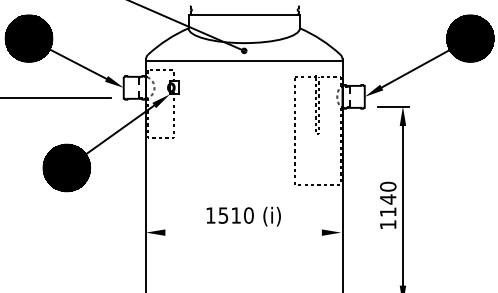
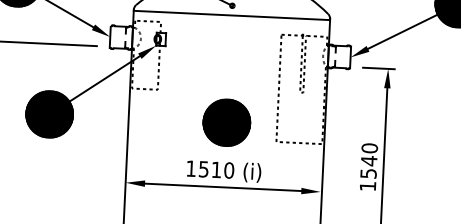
part: (244, 167) -> (227, 122), added
text: (388, 211) -> (368, 173), 1140 -> 1540
line: (243, 232) -> (223, 187), added

